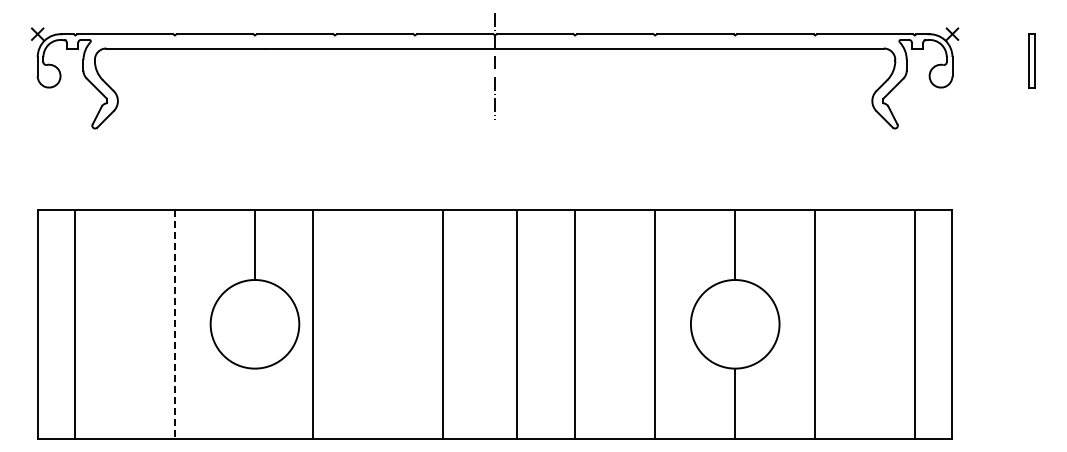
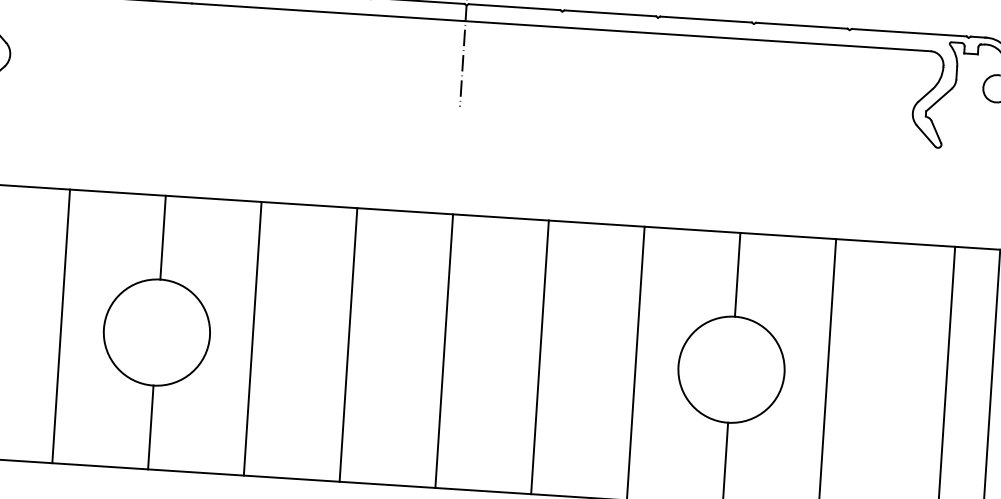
line: (313, 323) -> (253, 337), moved
line: (443, 323) -> (349, 344), moved
line: (517, 323) -> (444, 350), moved
line: (174, 324) -> (60, 326), dashed -> solid
line: (254, 403) -> (150, 427), added

